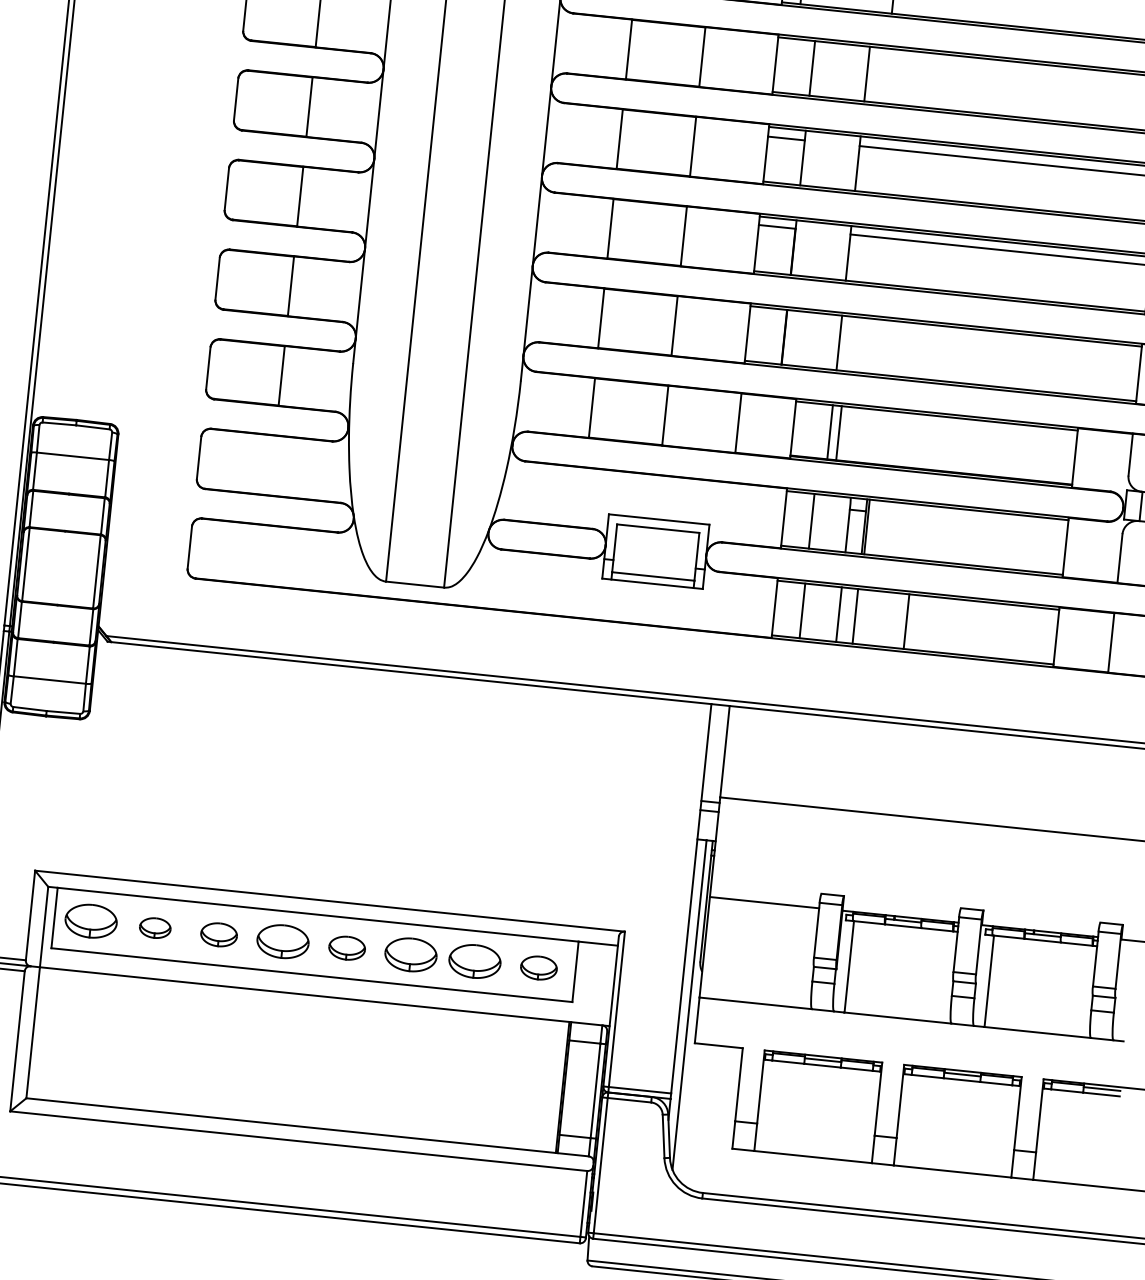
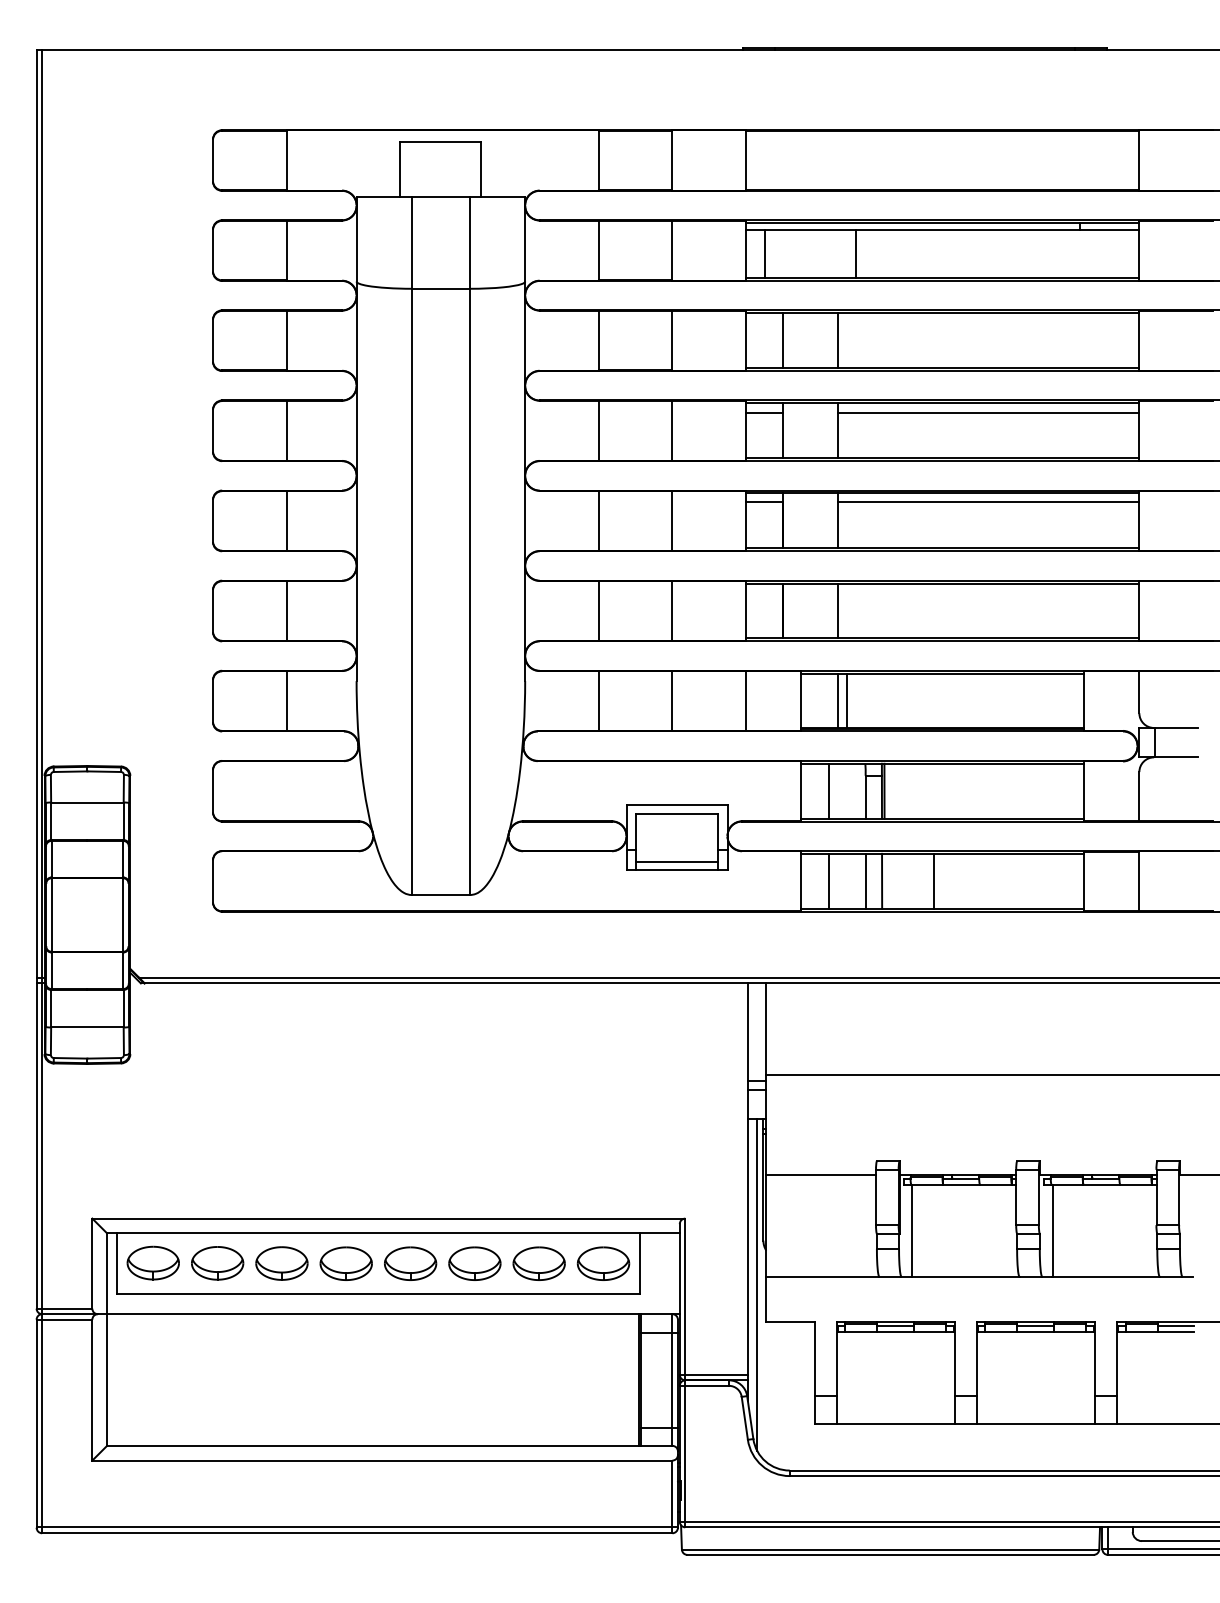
part: (154, 928) -> (217, 1263), size x1.67
part: (218, 934) -> (281, 1263), size x1.43
part: (346, 948) -> (410, 1263), size x1.43
part: (538, 967) -> (603, 1263), size x1.43

